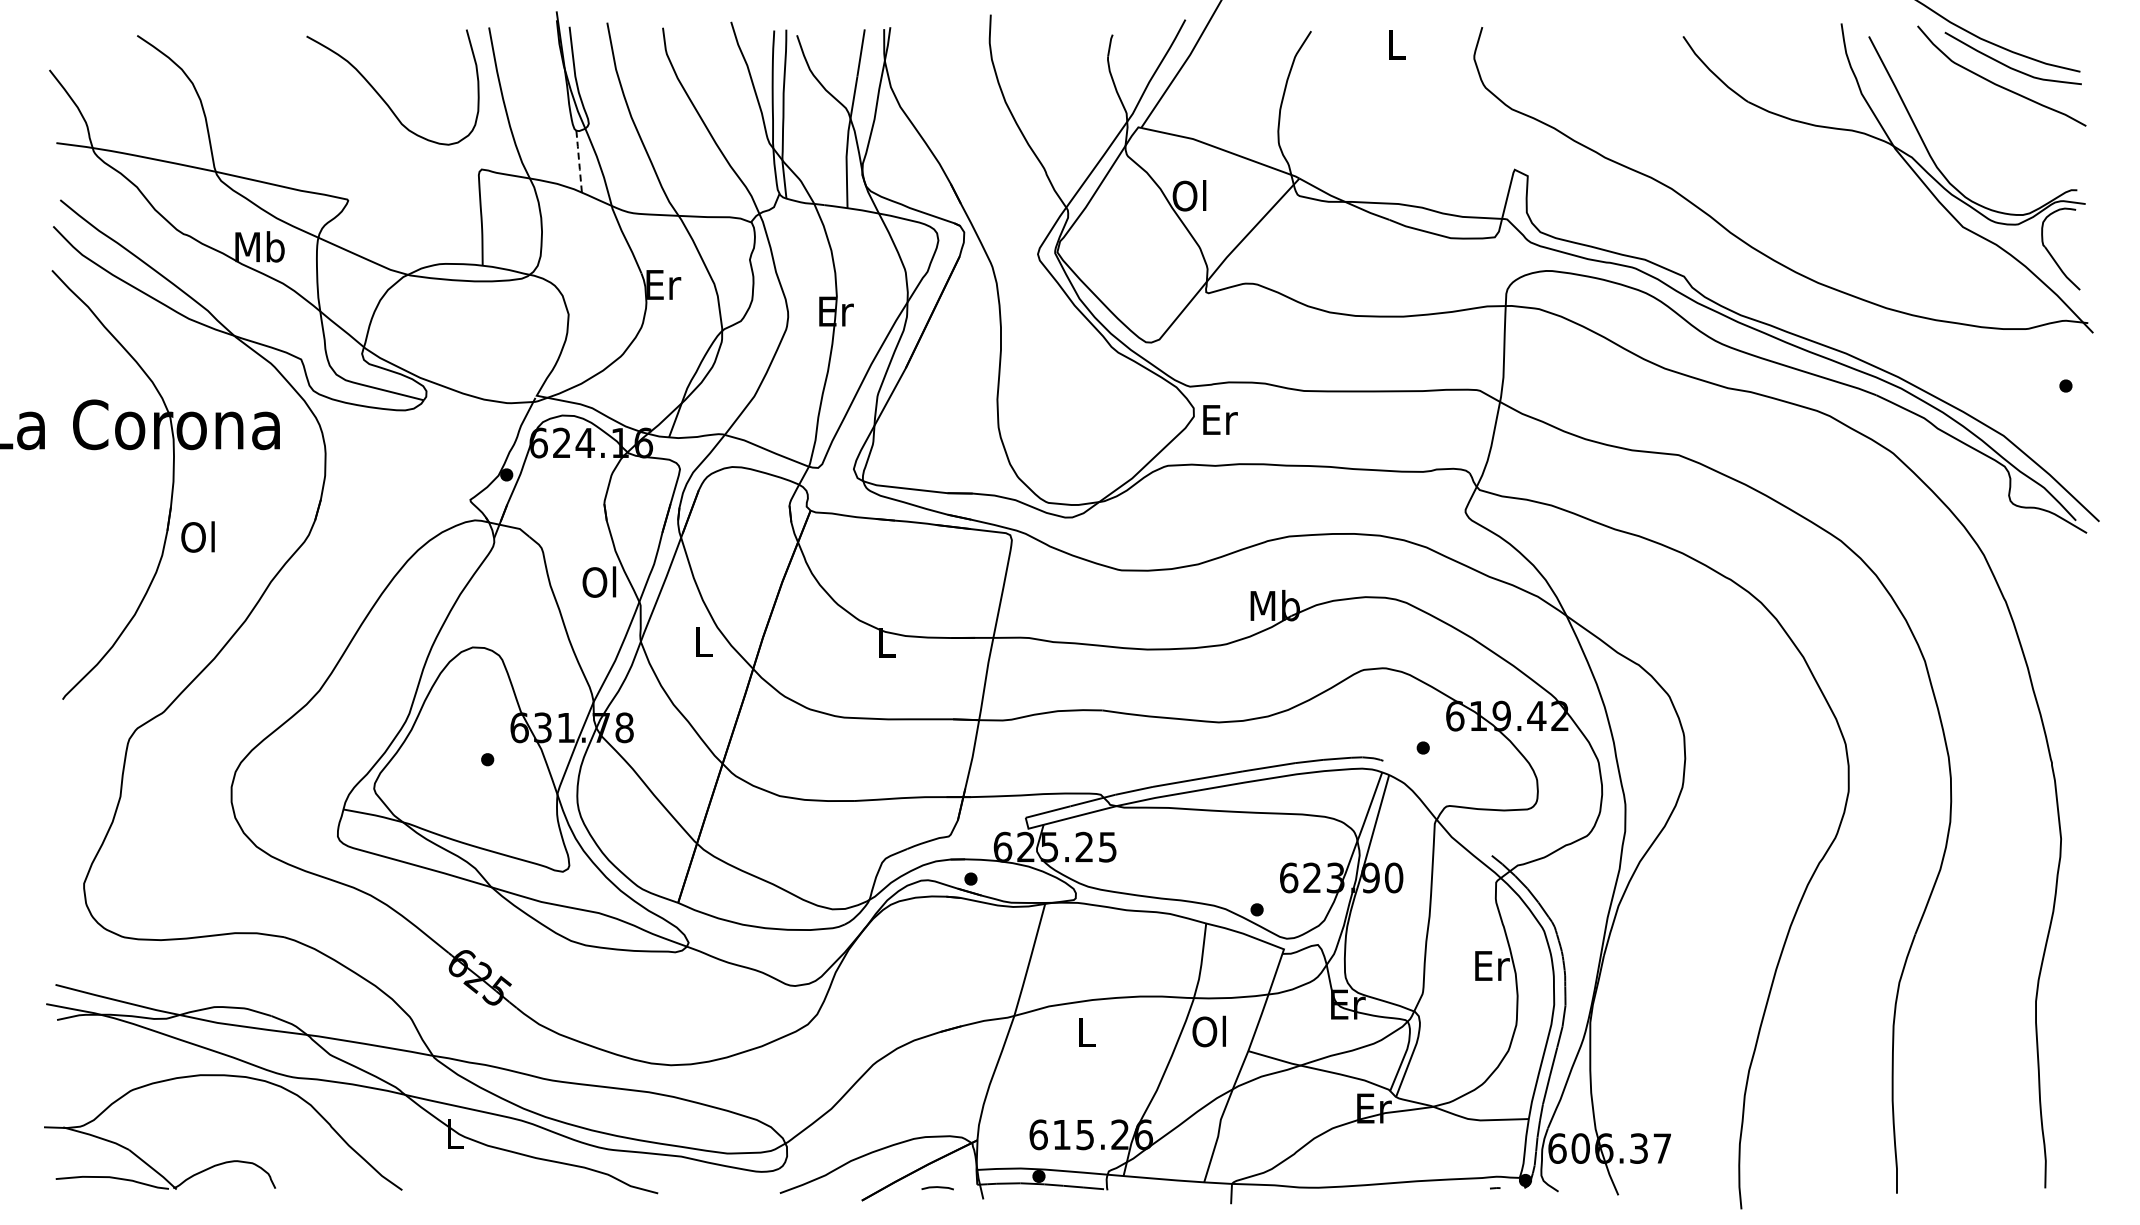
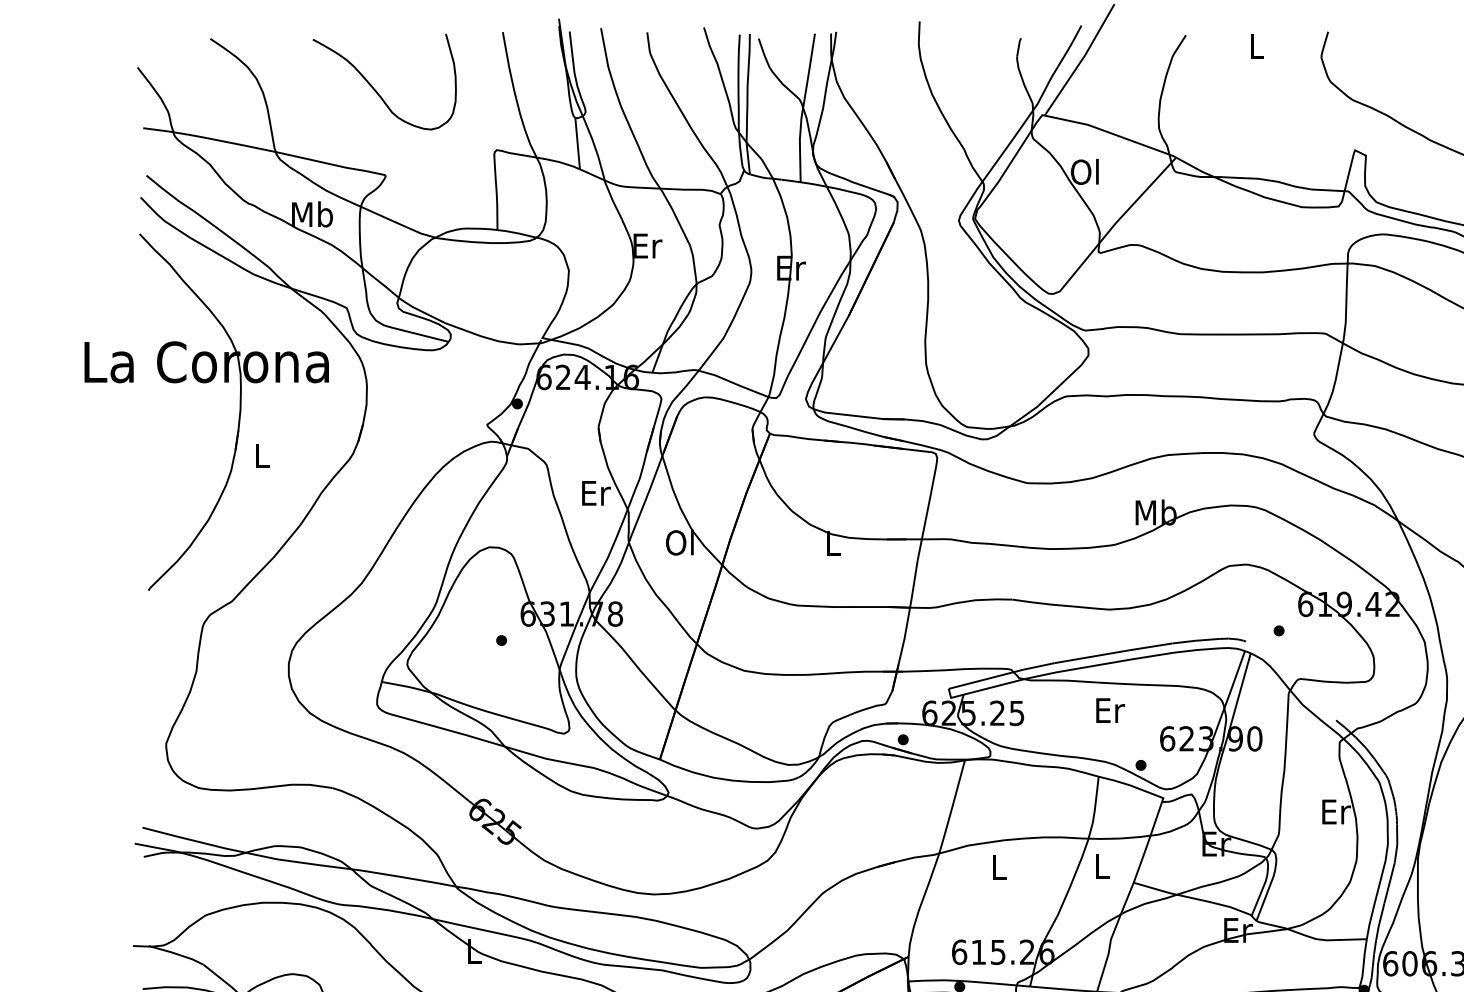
curve: (382, 97) -> (375, 90), moved
line: (579, 161) -> (577, 143), dashed -> solid
text: (1220, 419) -> (1110, 710), moved
text: (197, 536) -> (260, 455), Ol -> L
text: (600, 581) -> (595, 492), Ol -> Er
text: (701, 641) -> (679, 542), L -> Ol
text: (1208, 1031) -> (1100, 866), Ol -> L

